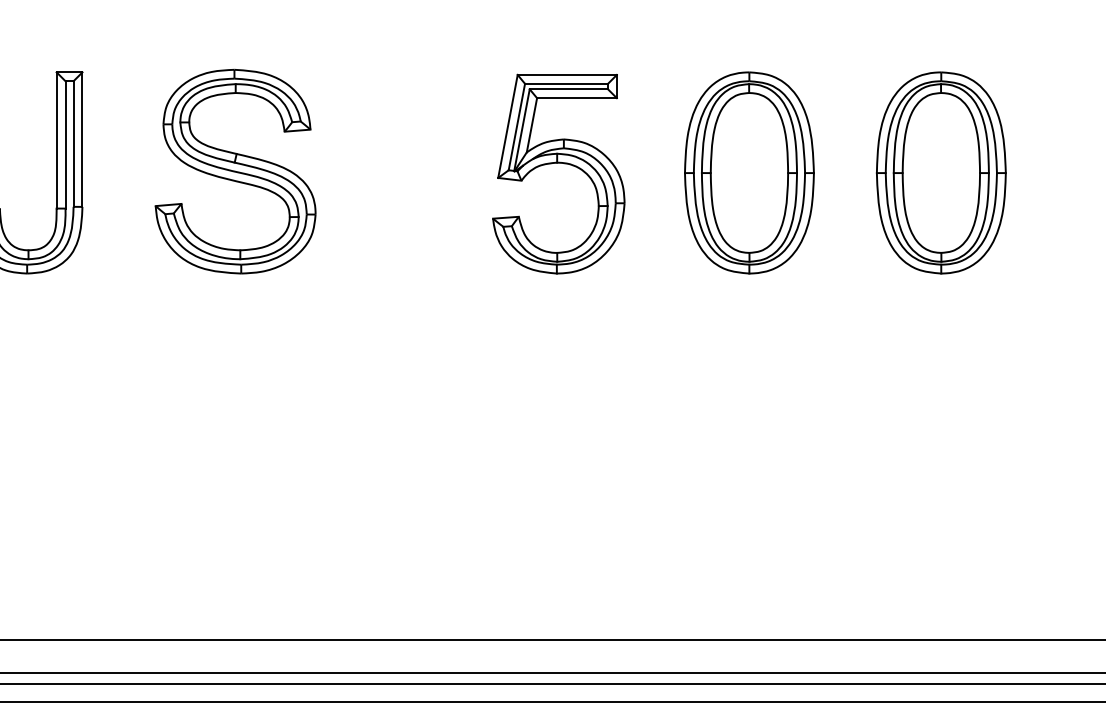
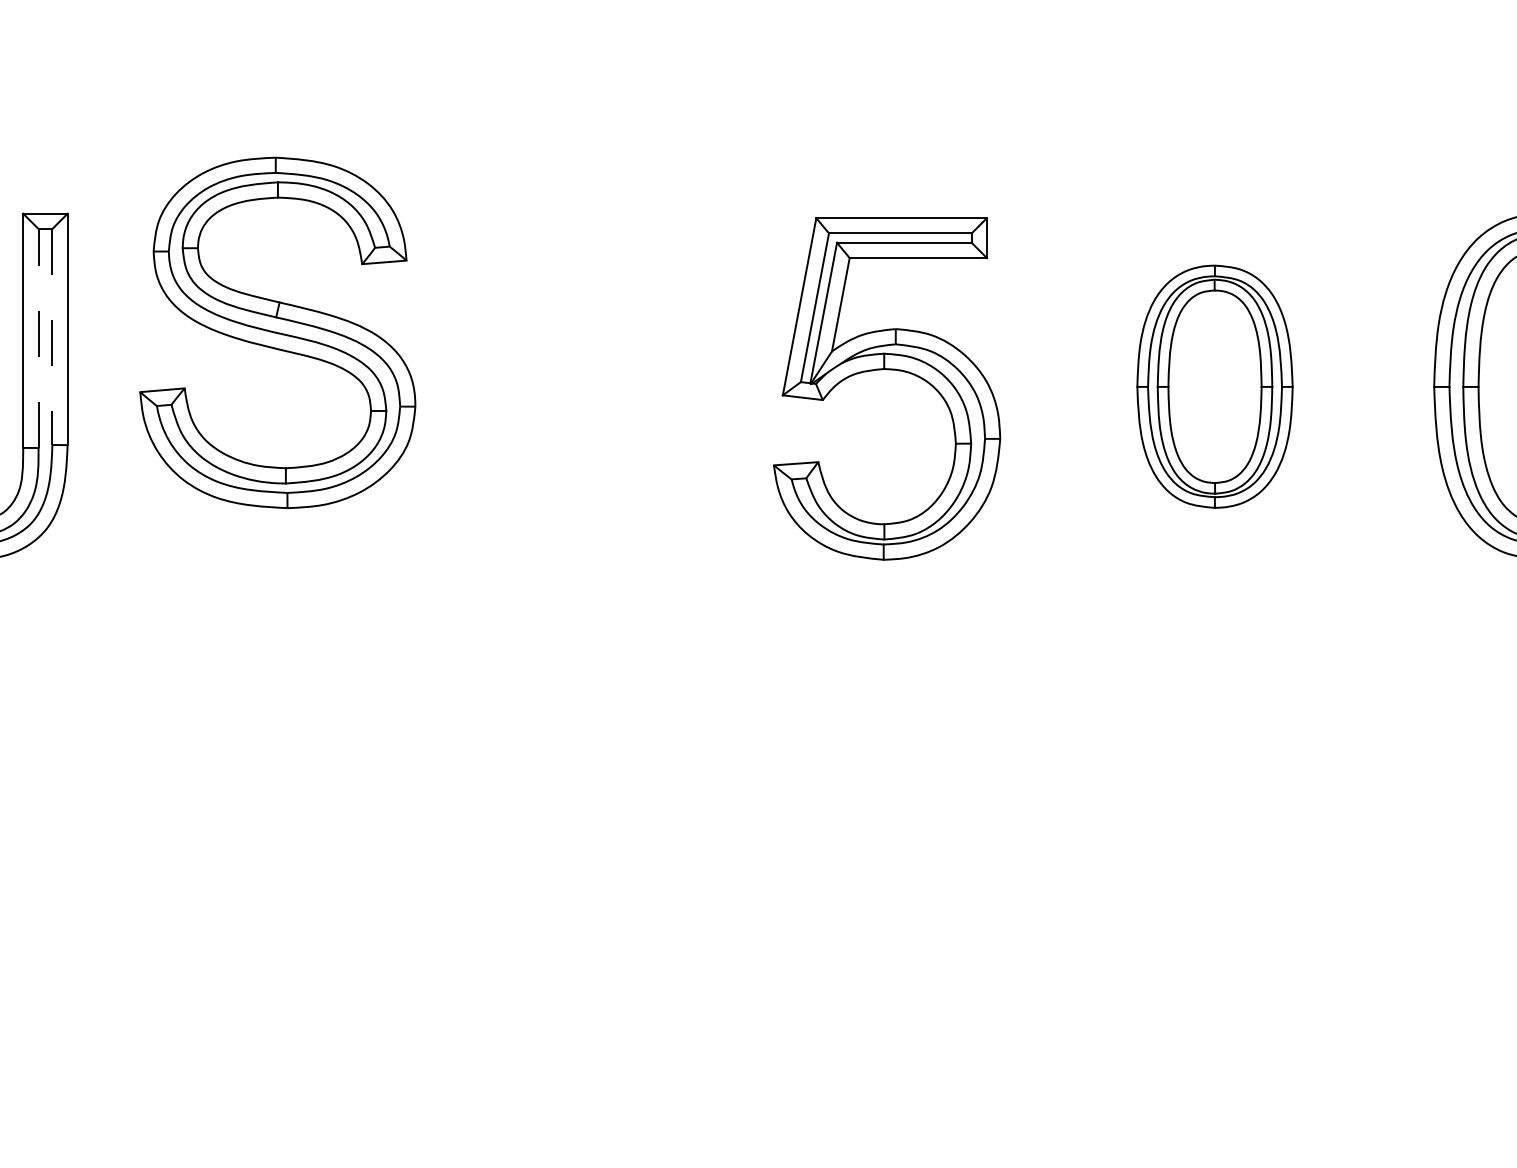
line: (65, 144) -> (38, 337), solid -> dashed
line: (73, 144) -> (52, 337), solid -> dashed
part: (235, 171) -> (277, 332), moved
part: (749, 172) -> (1215, 385), size x0.7

